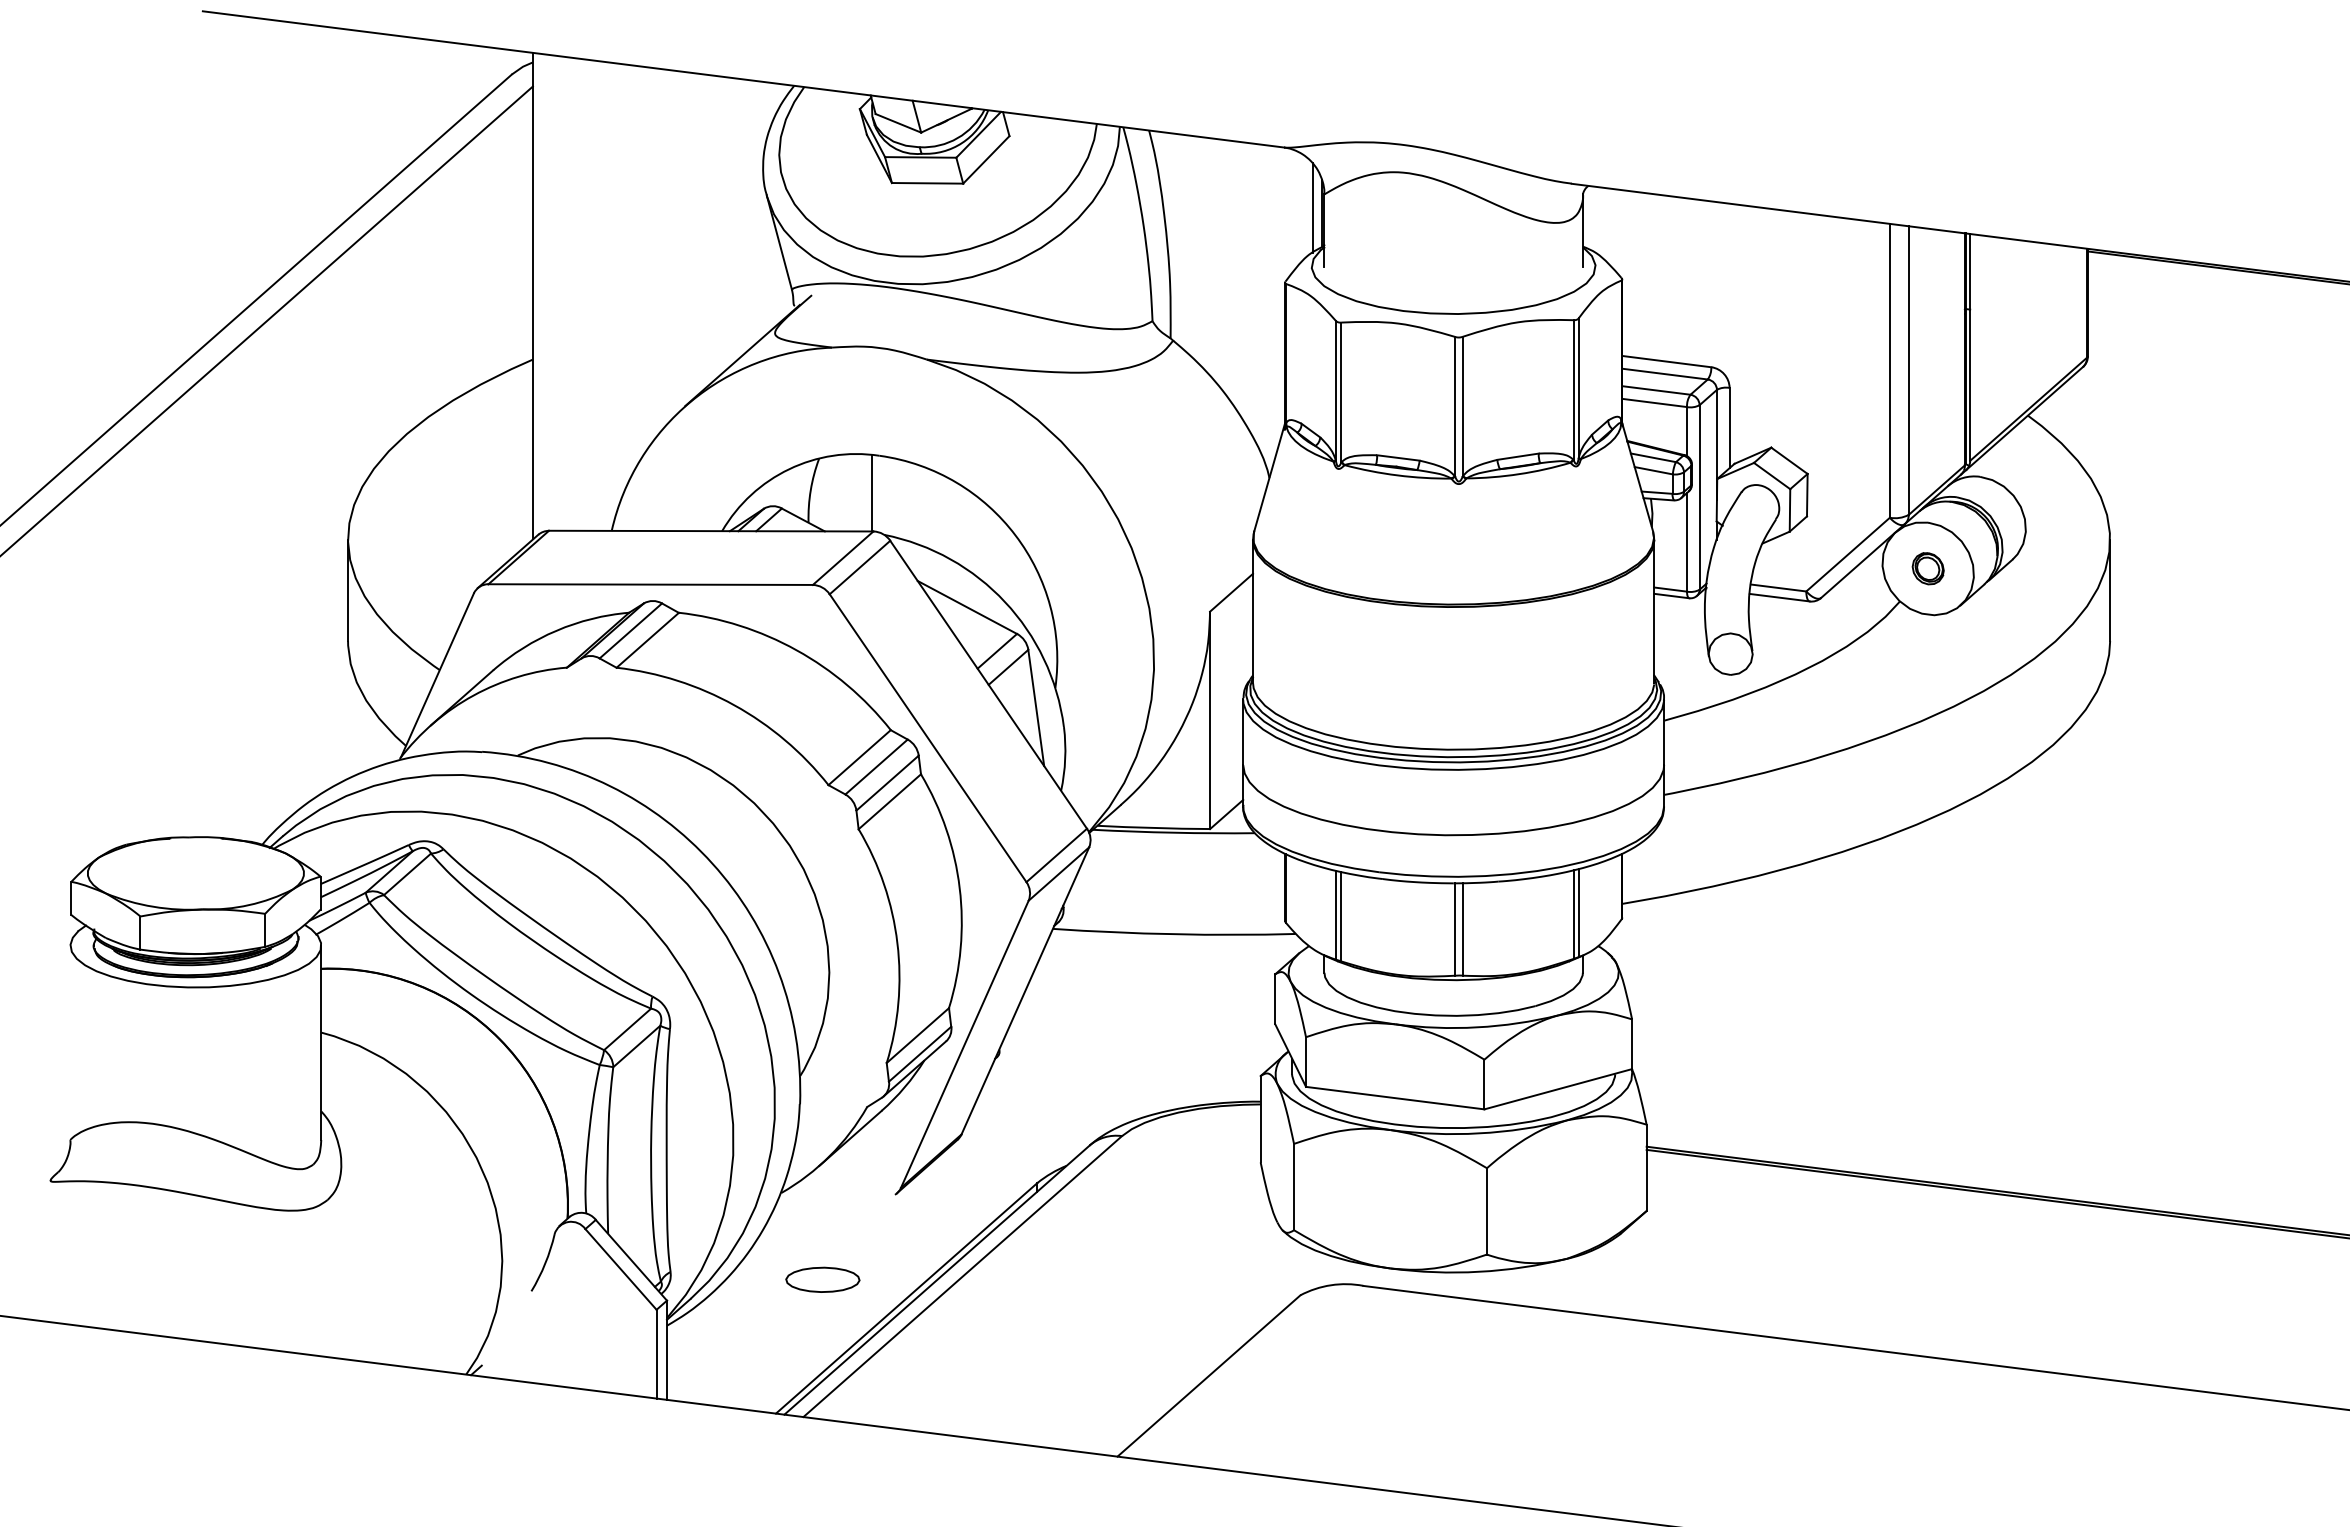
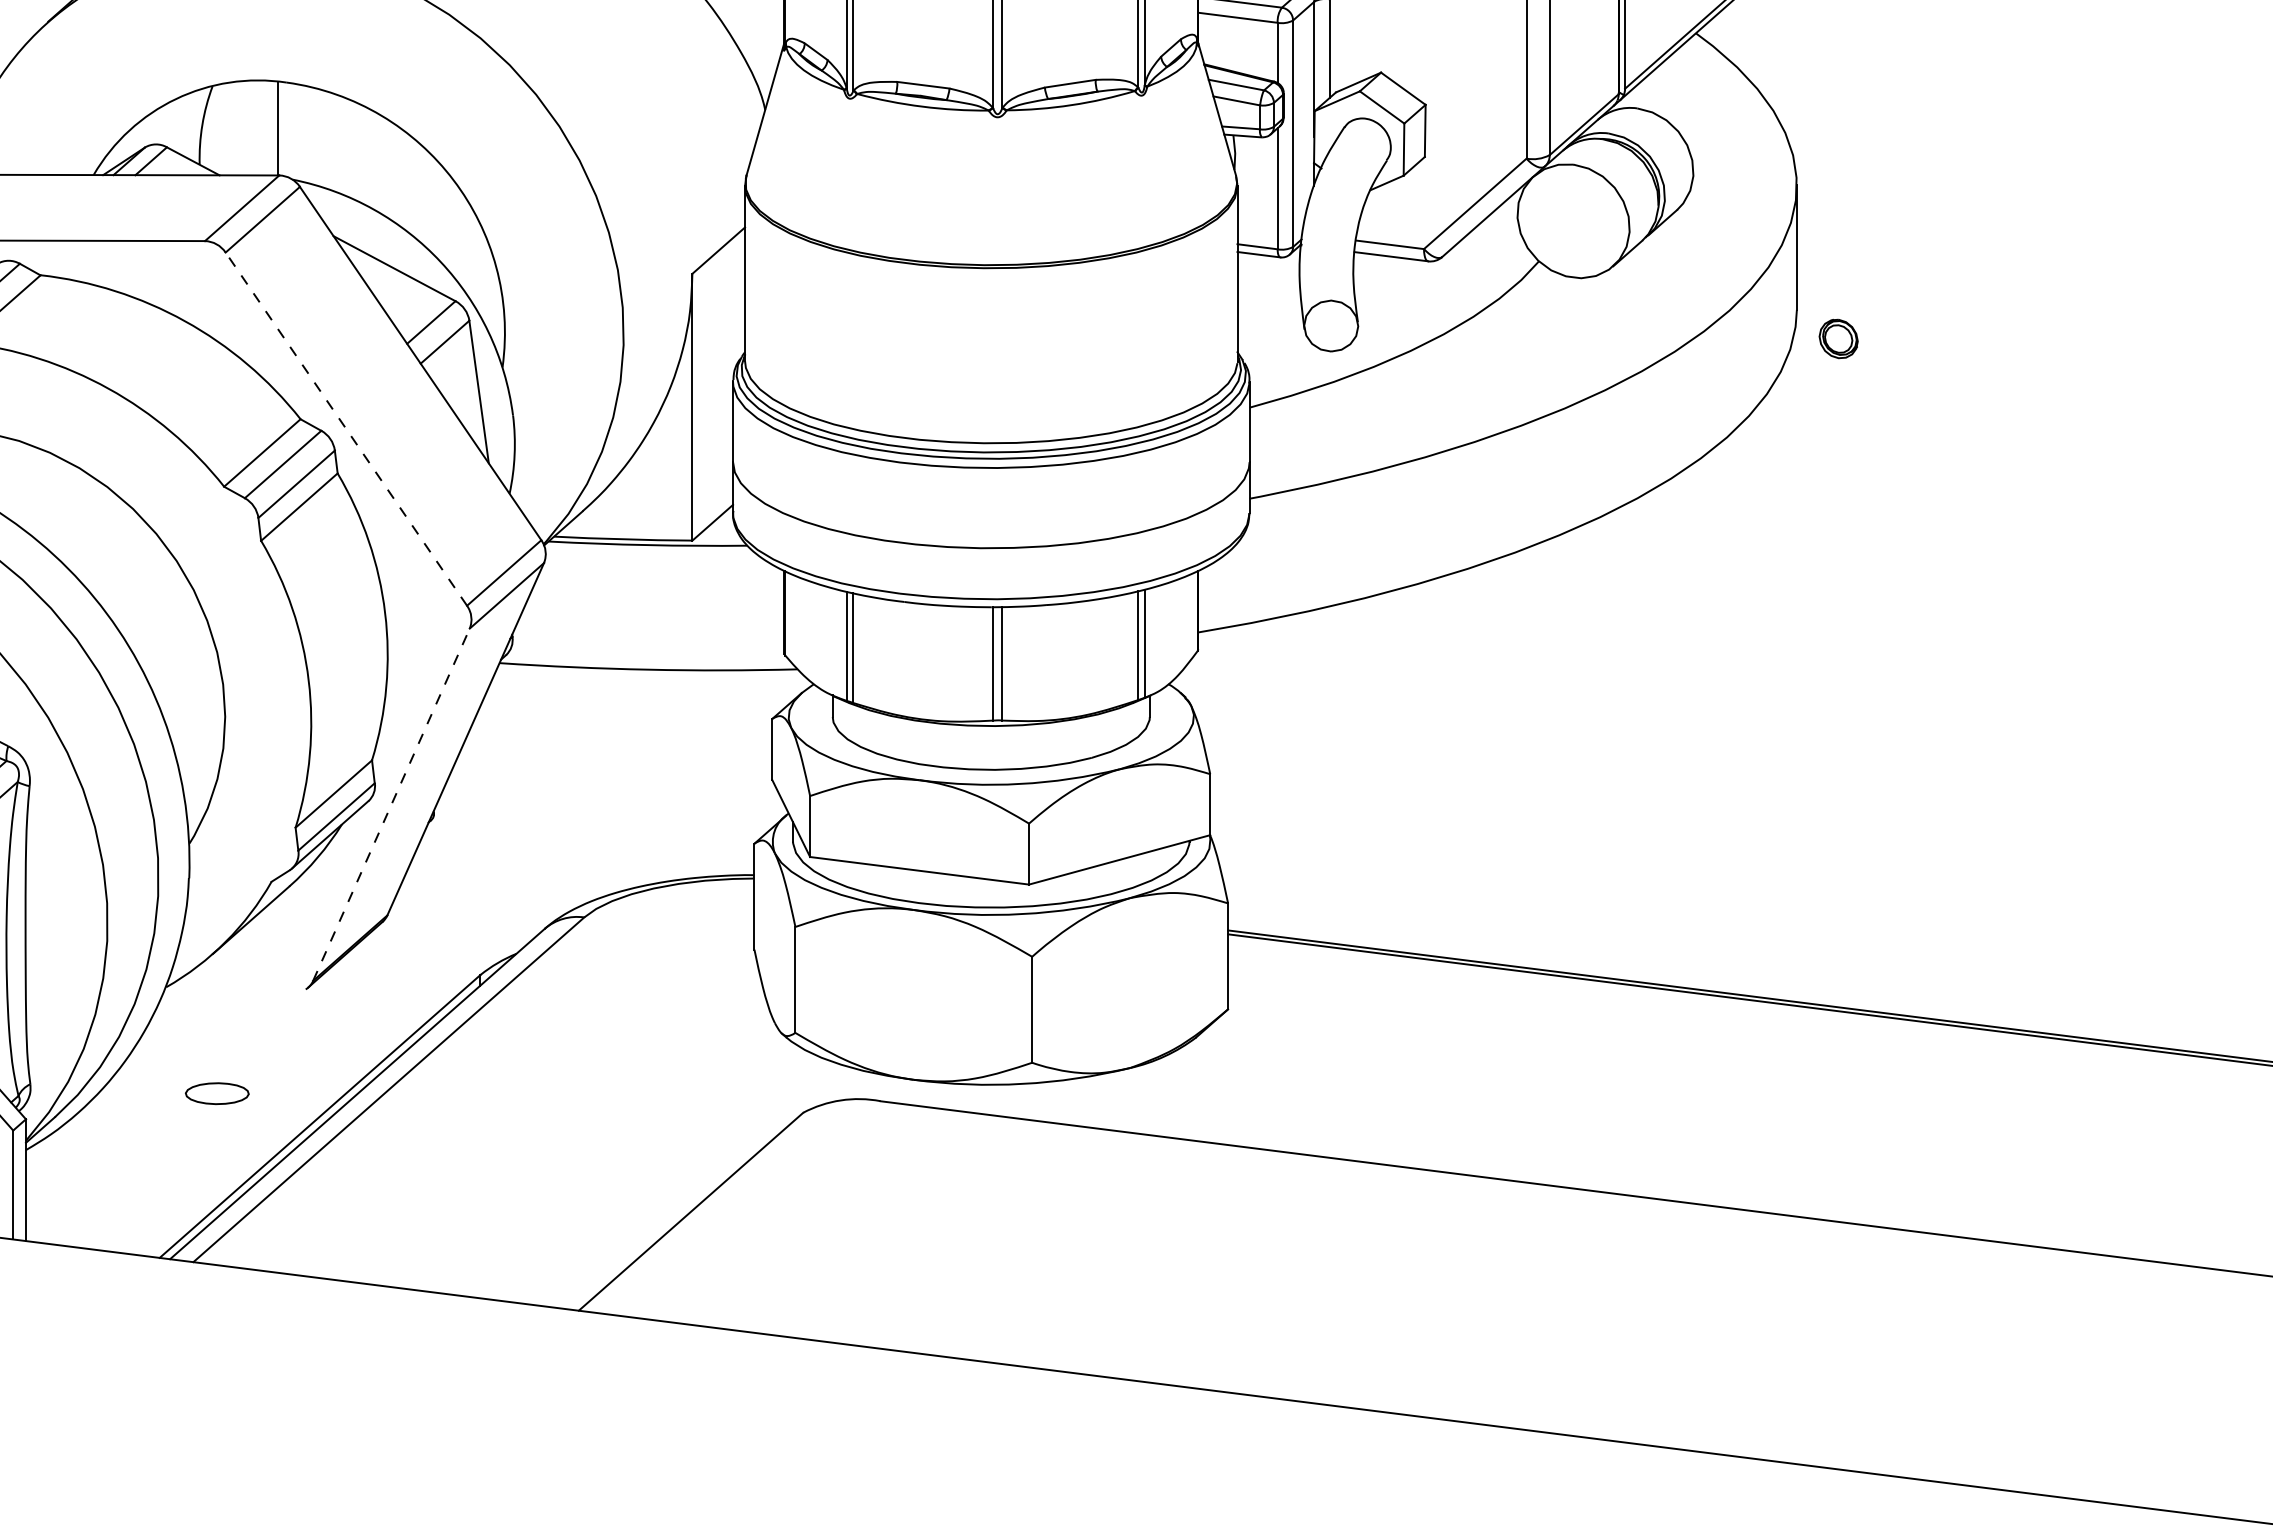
part: (1927, 568) -> (1837, 338), moved
line: (927, 737) -> (345, 428), solid -> dashed
line: (965, 1043) -> (392, 803), solid -> dashed
part: (822, 1279) -> (216, 1093), size x0.7

